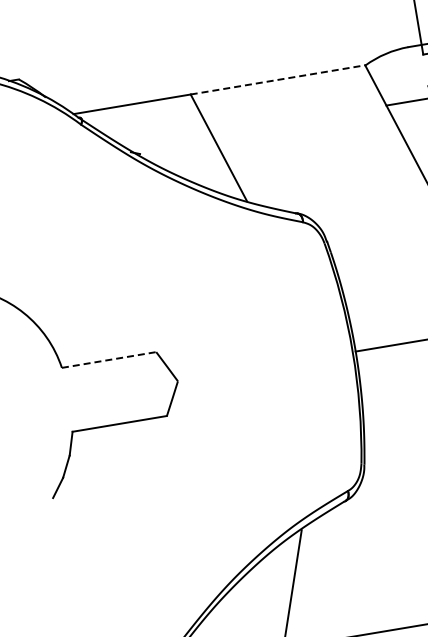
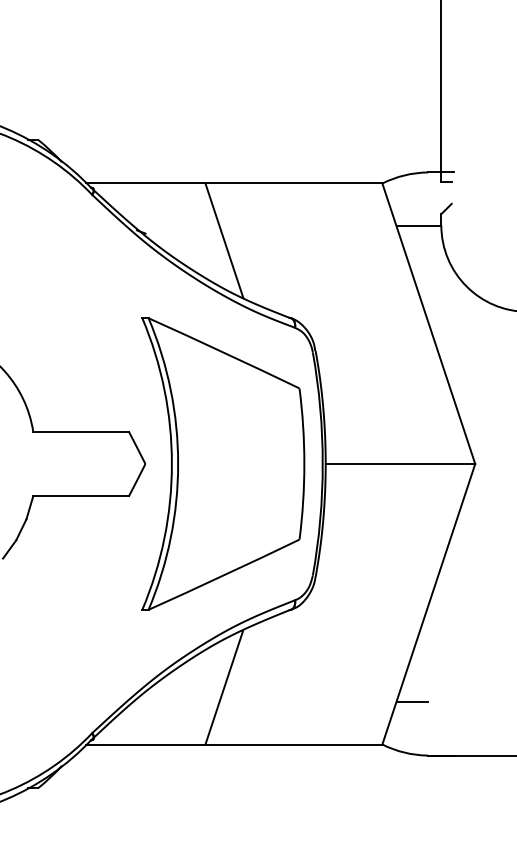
line: (278, 80) -> (294, 183), dashed -> solid
line: (109, 359) -> (81, 431), dashed -> solid
part: (254, 367) -> (223, 463), added

